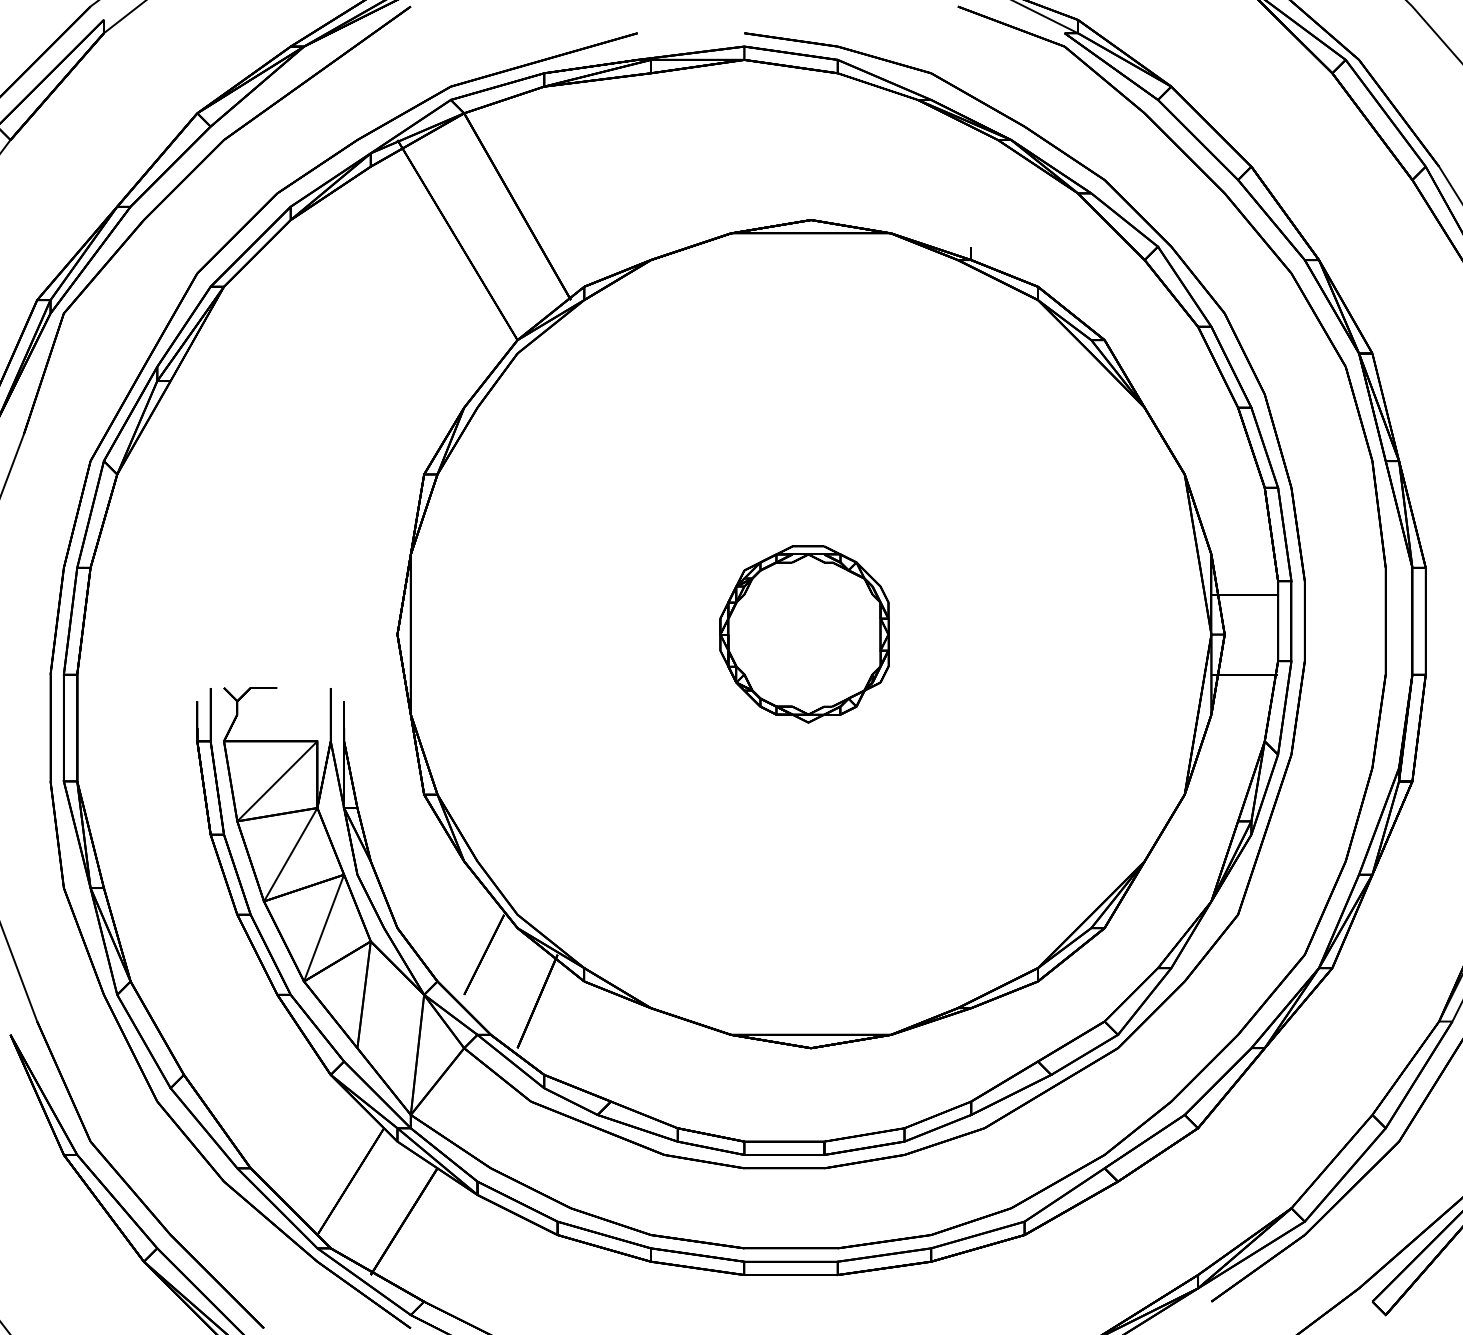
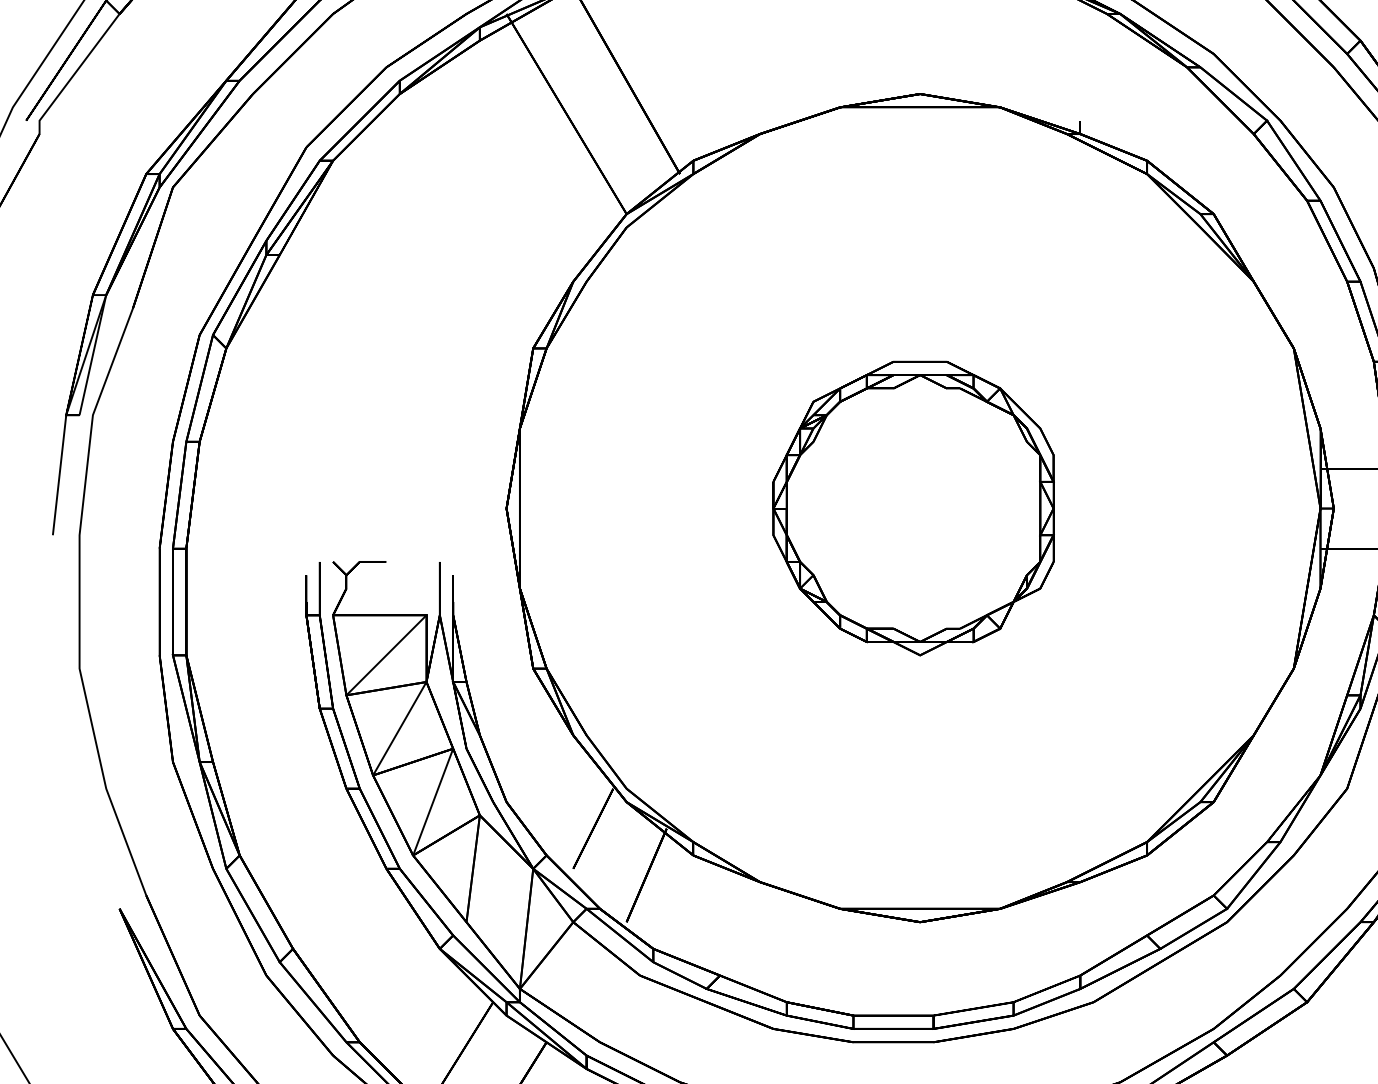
part: (804, 634) -> (913, 508), size x1.67

